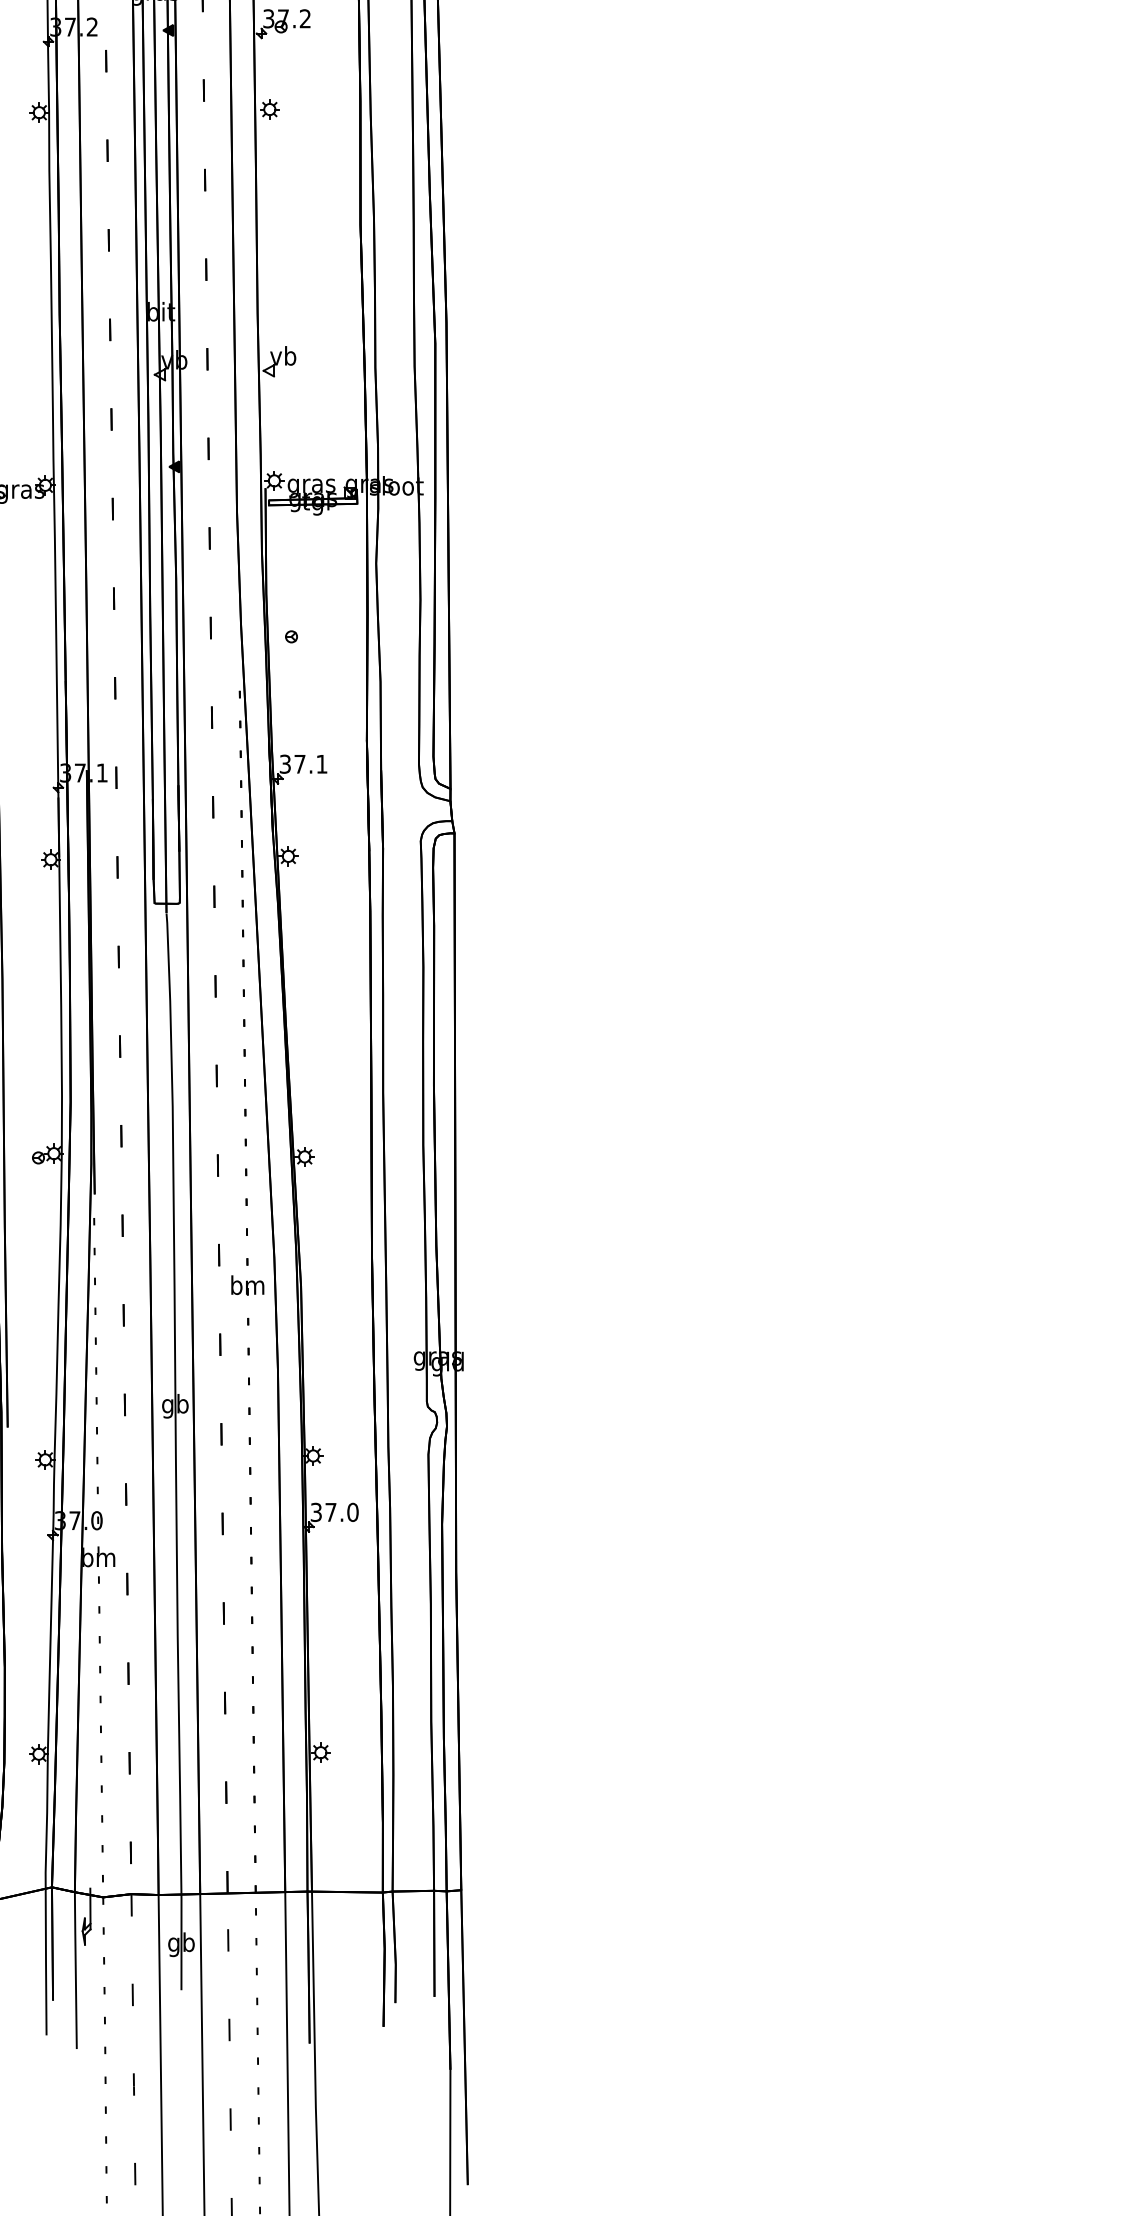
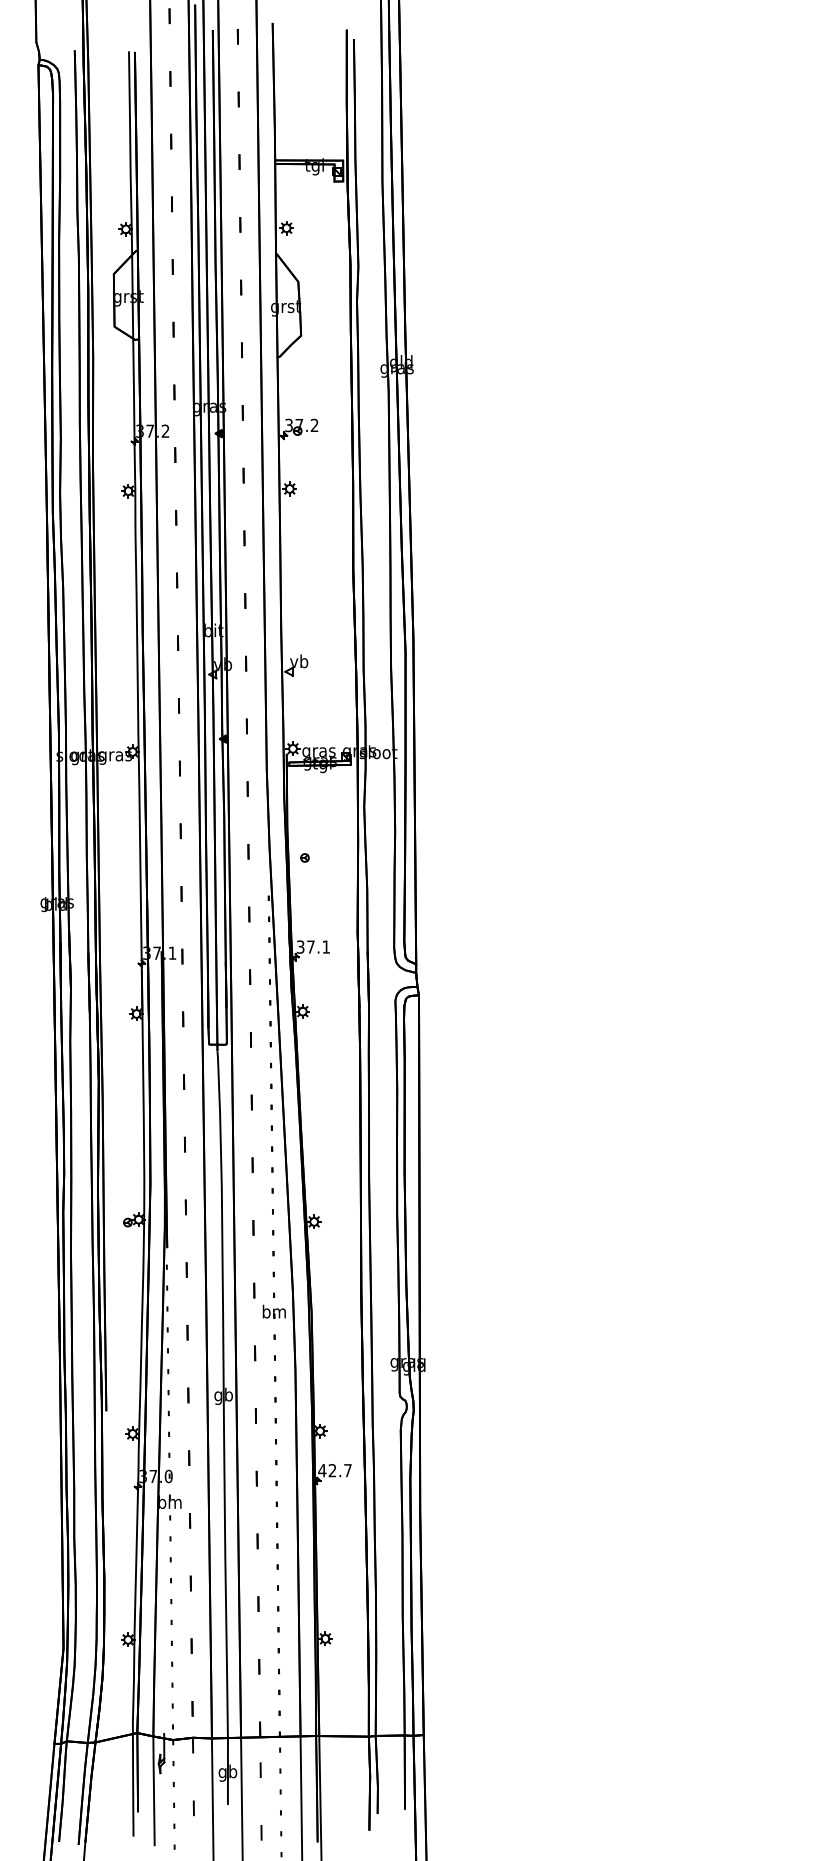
text: (333, 1512) -> (334, 1470), 37.0 -> 42.7

